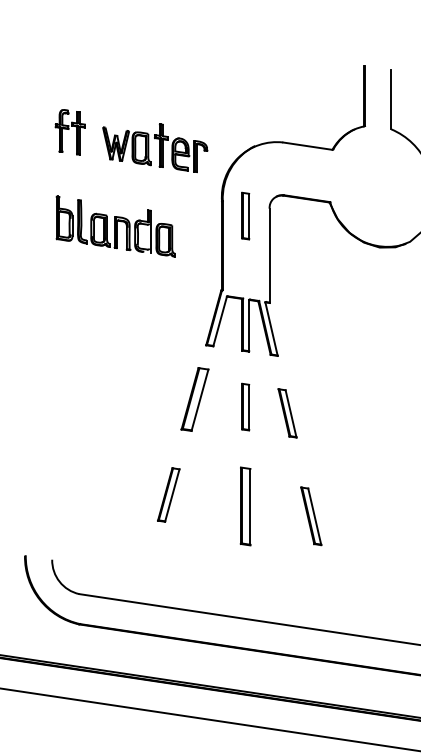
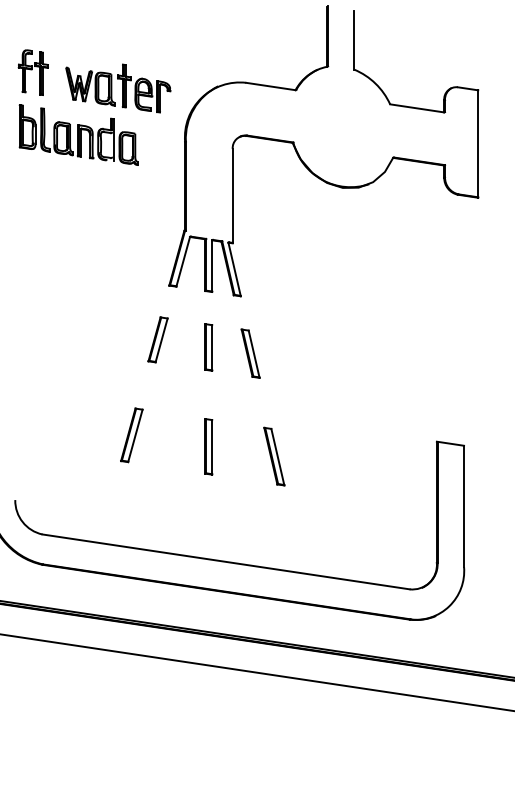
part: (245, 216) -> (208, 156), removed
part: (115, 226) -> (78, 134), moved
part: (194, 399) -> (157, 339), size x0.71
part: (245, 506) -> (208, 446), size x0.71

